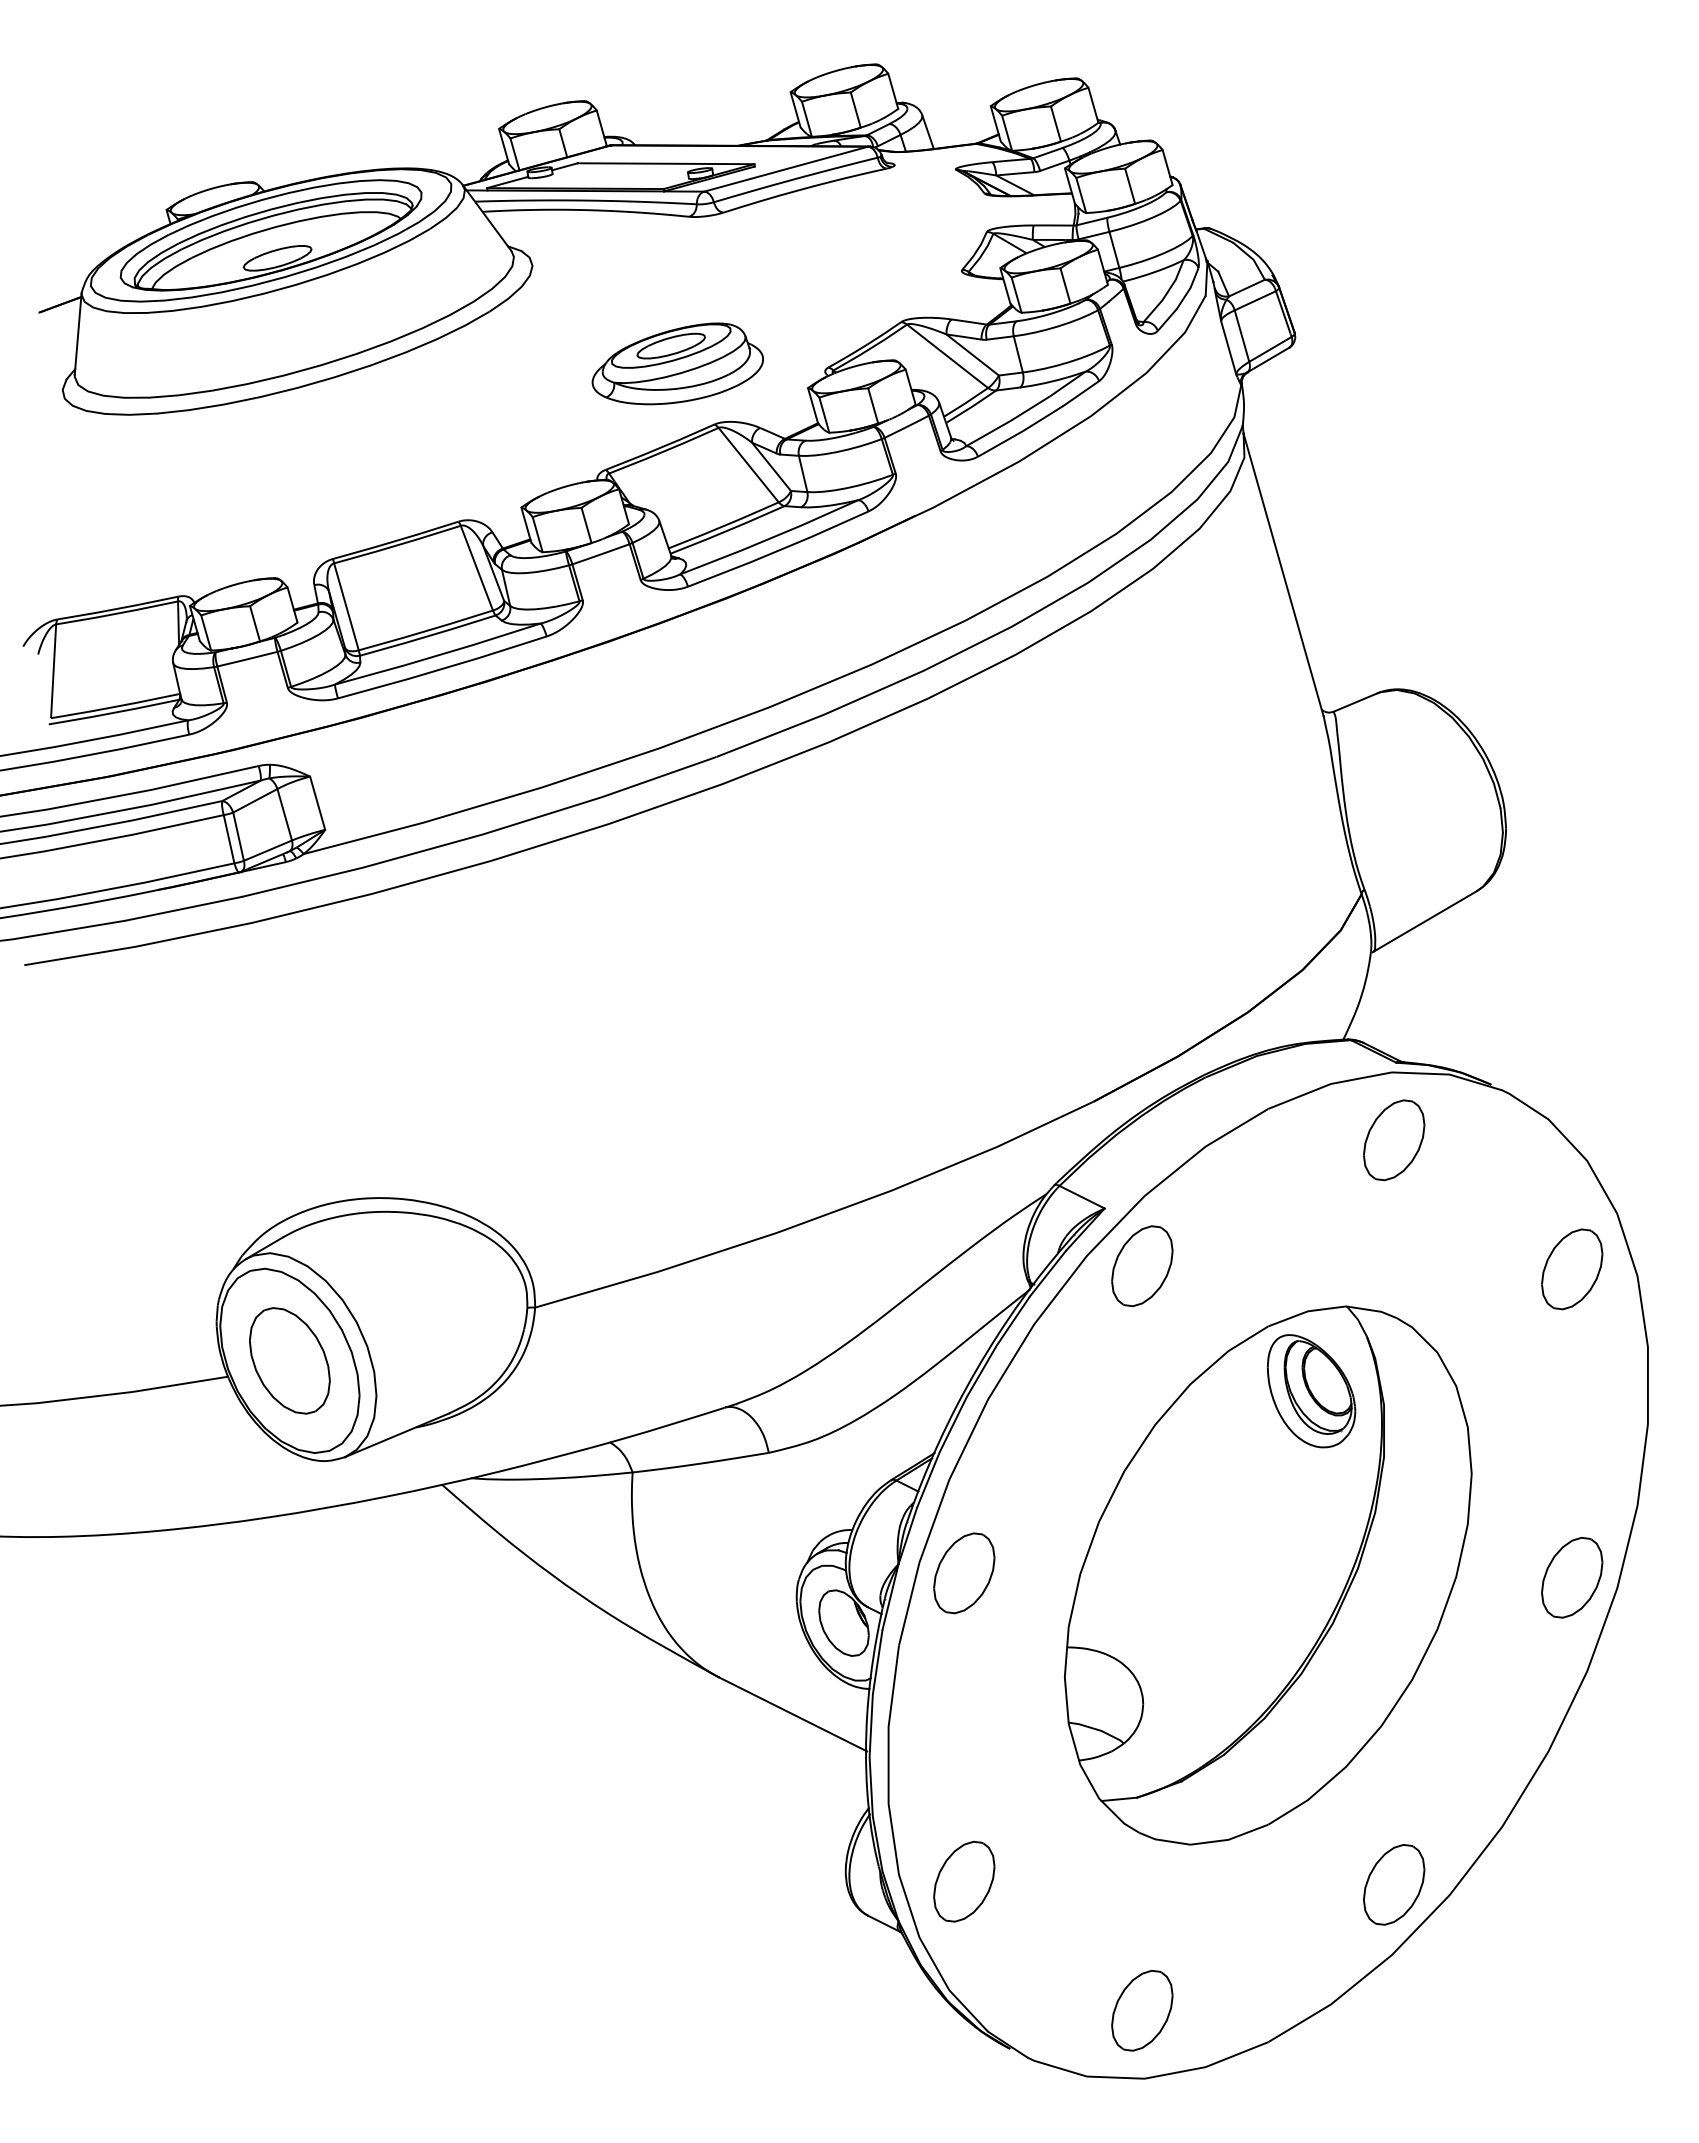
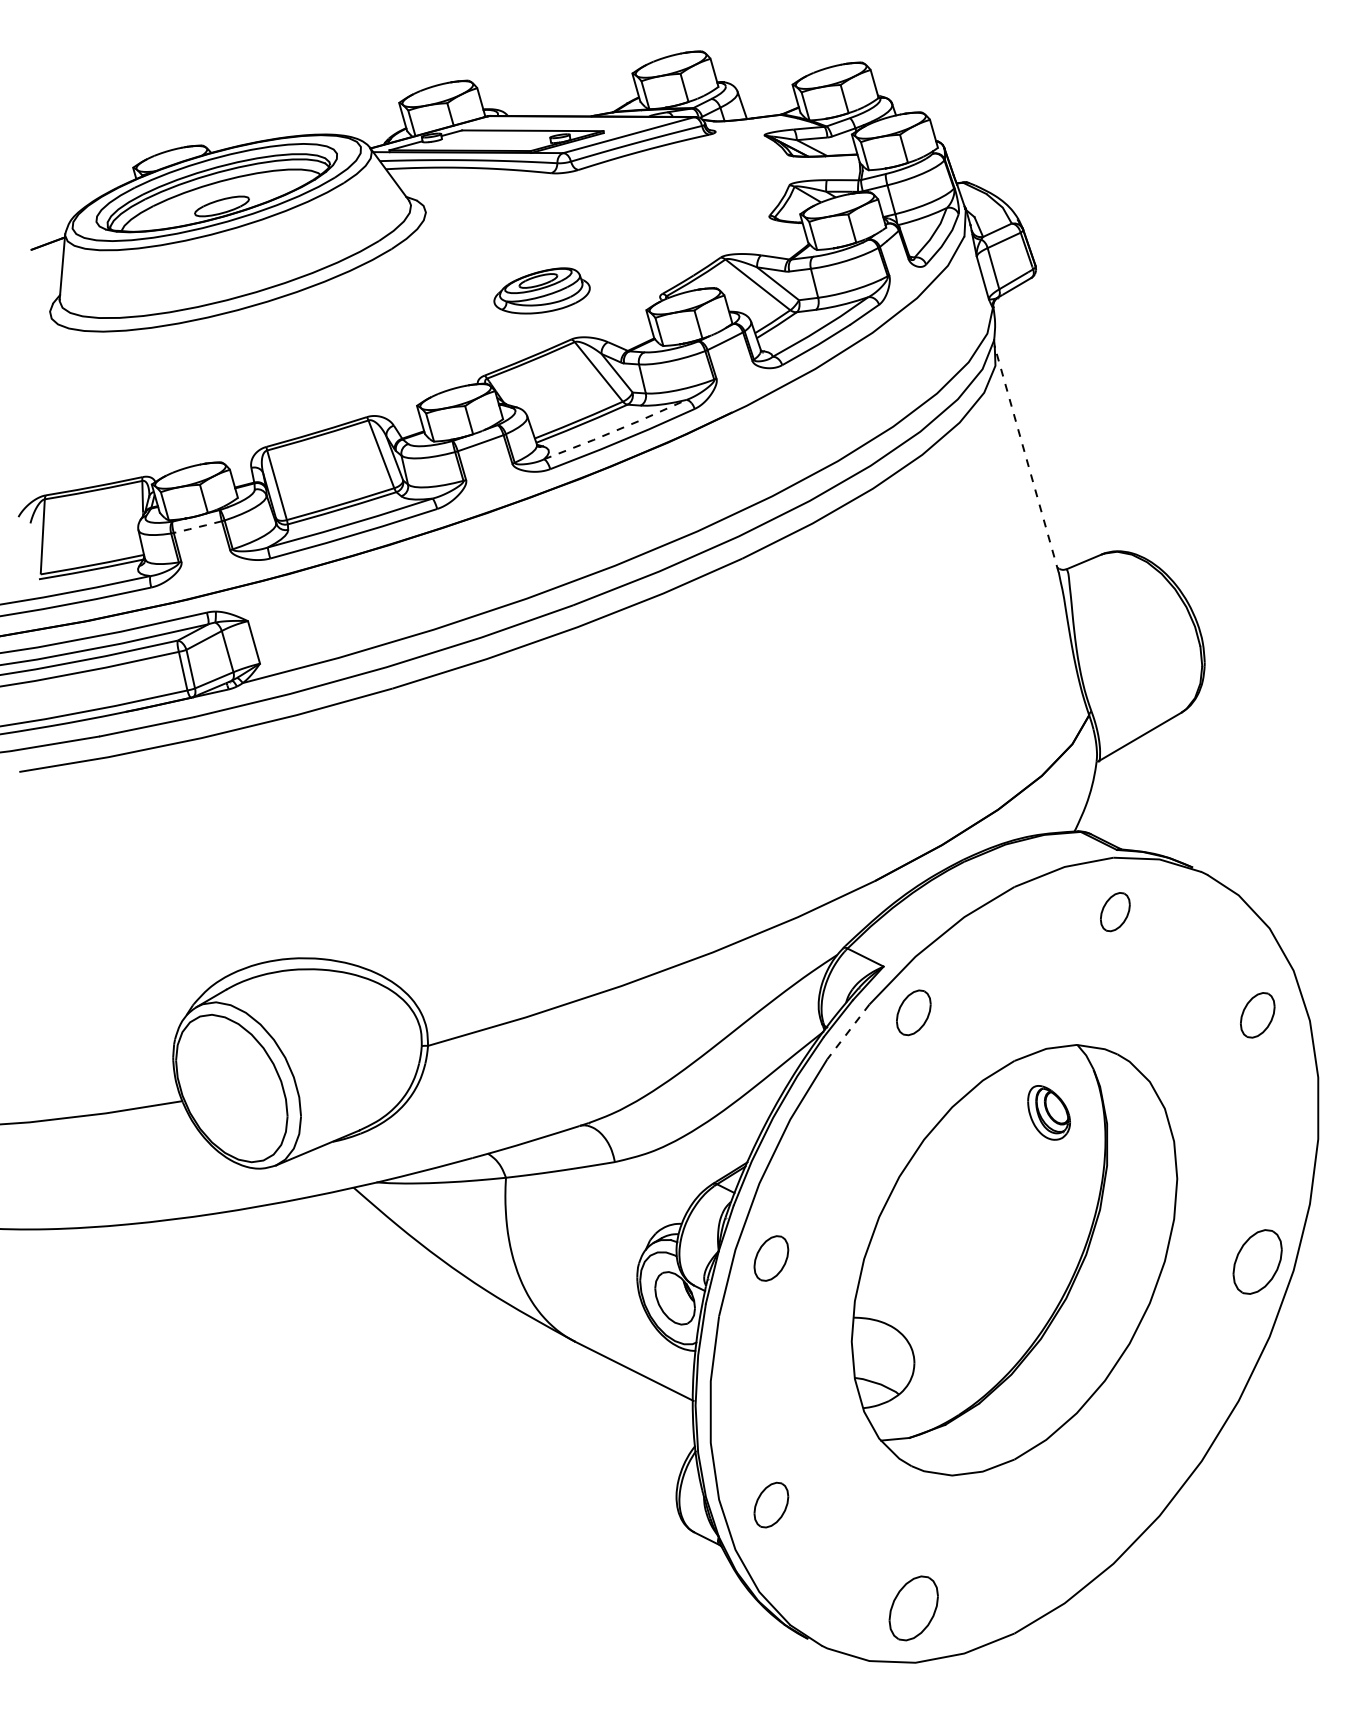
part: (677, 363) -> (541, 290), size x0.7
line: (769, 538) -> (615, 430), solid -> dashed
line: (1283, 574) -> (1026, 459), solid -> dashed
line: (246, 659) -> (197, 527), solid -> dashed
part: (1394, 1140) -> (1115, 912), size x0.6
part: (1142, 1266) -> (913, 1013), size x0.7
part: (1572, 1269) -> (1257, 1015), size x0.7
line: (1060, 1290) -> (848, 1032), solid -> dashed
part: (289, 1360) -> (231, 1088), removed
part: (1311, 1391) -> (1049, 1113), size x0.6
part: (964, 1573) -> (771, 1258), size x0.7
part: (964, 1881) -> (771, 1505), size x0.7
part: (1394, 1884) -> (1115, 1507), removed

